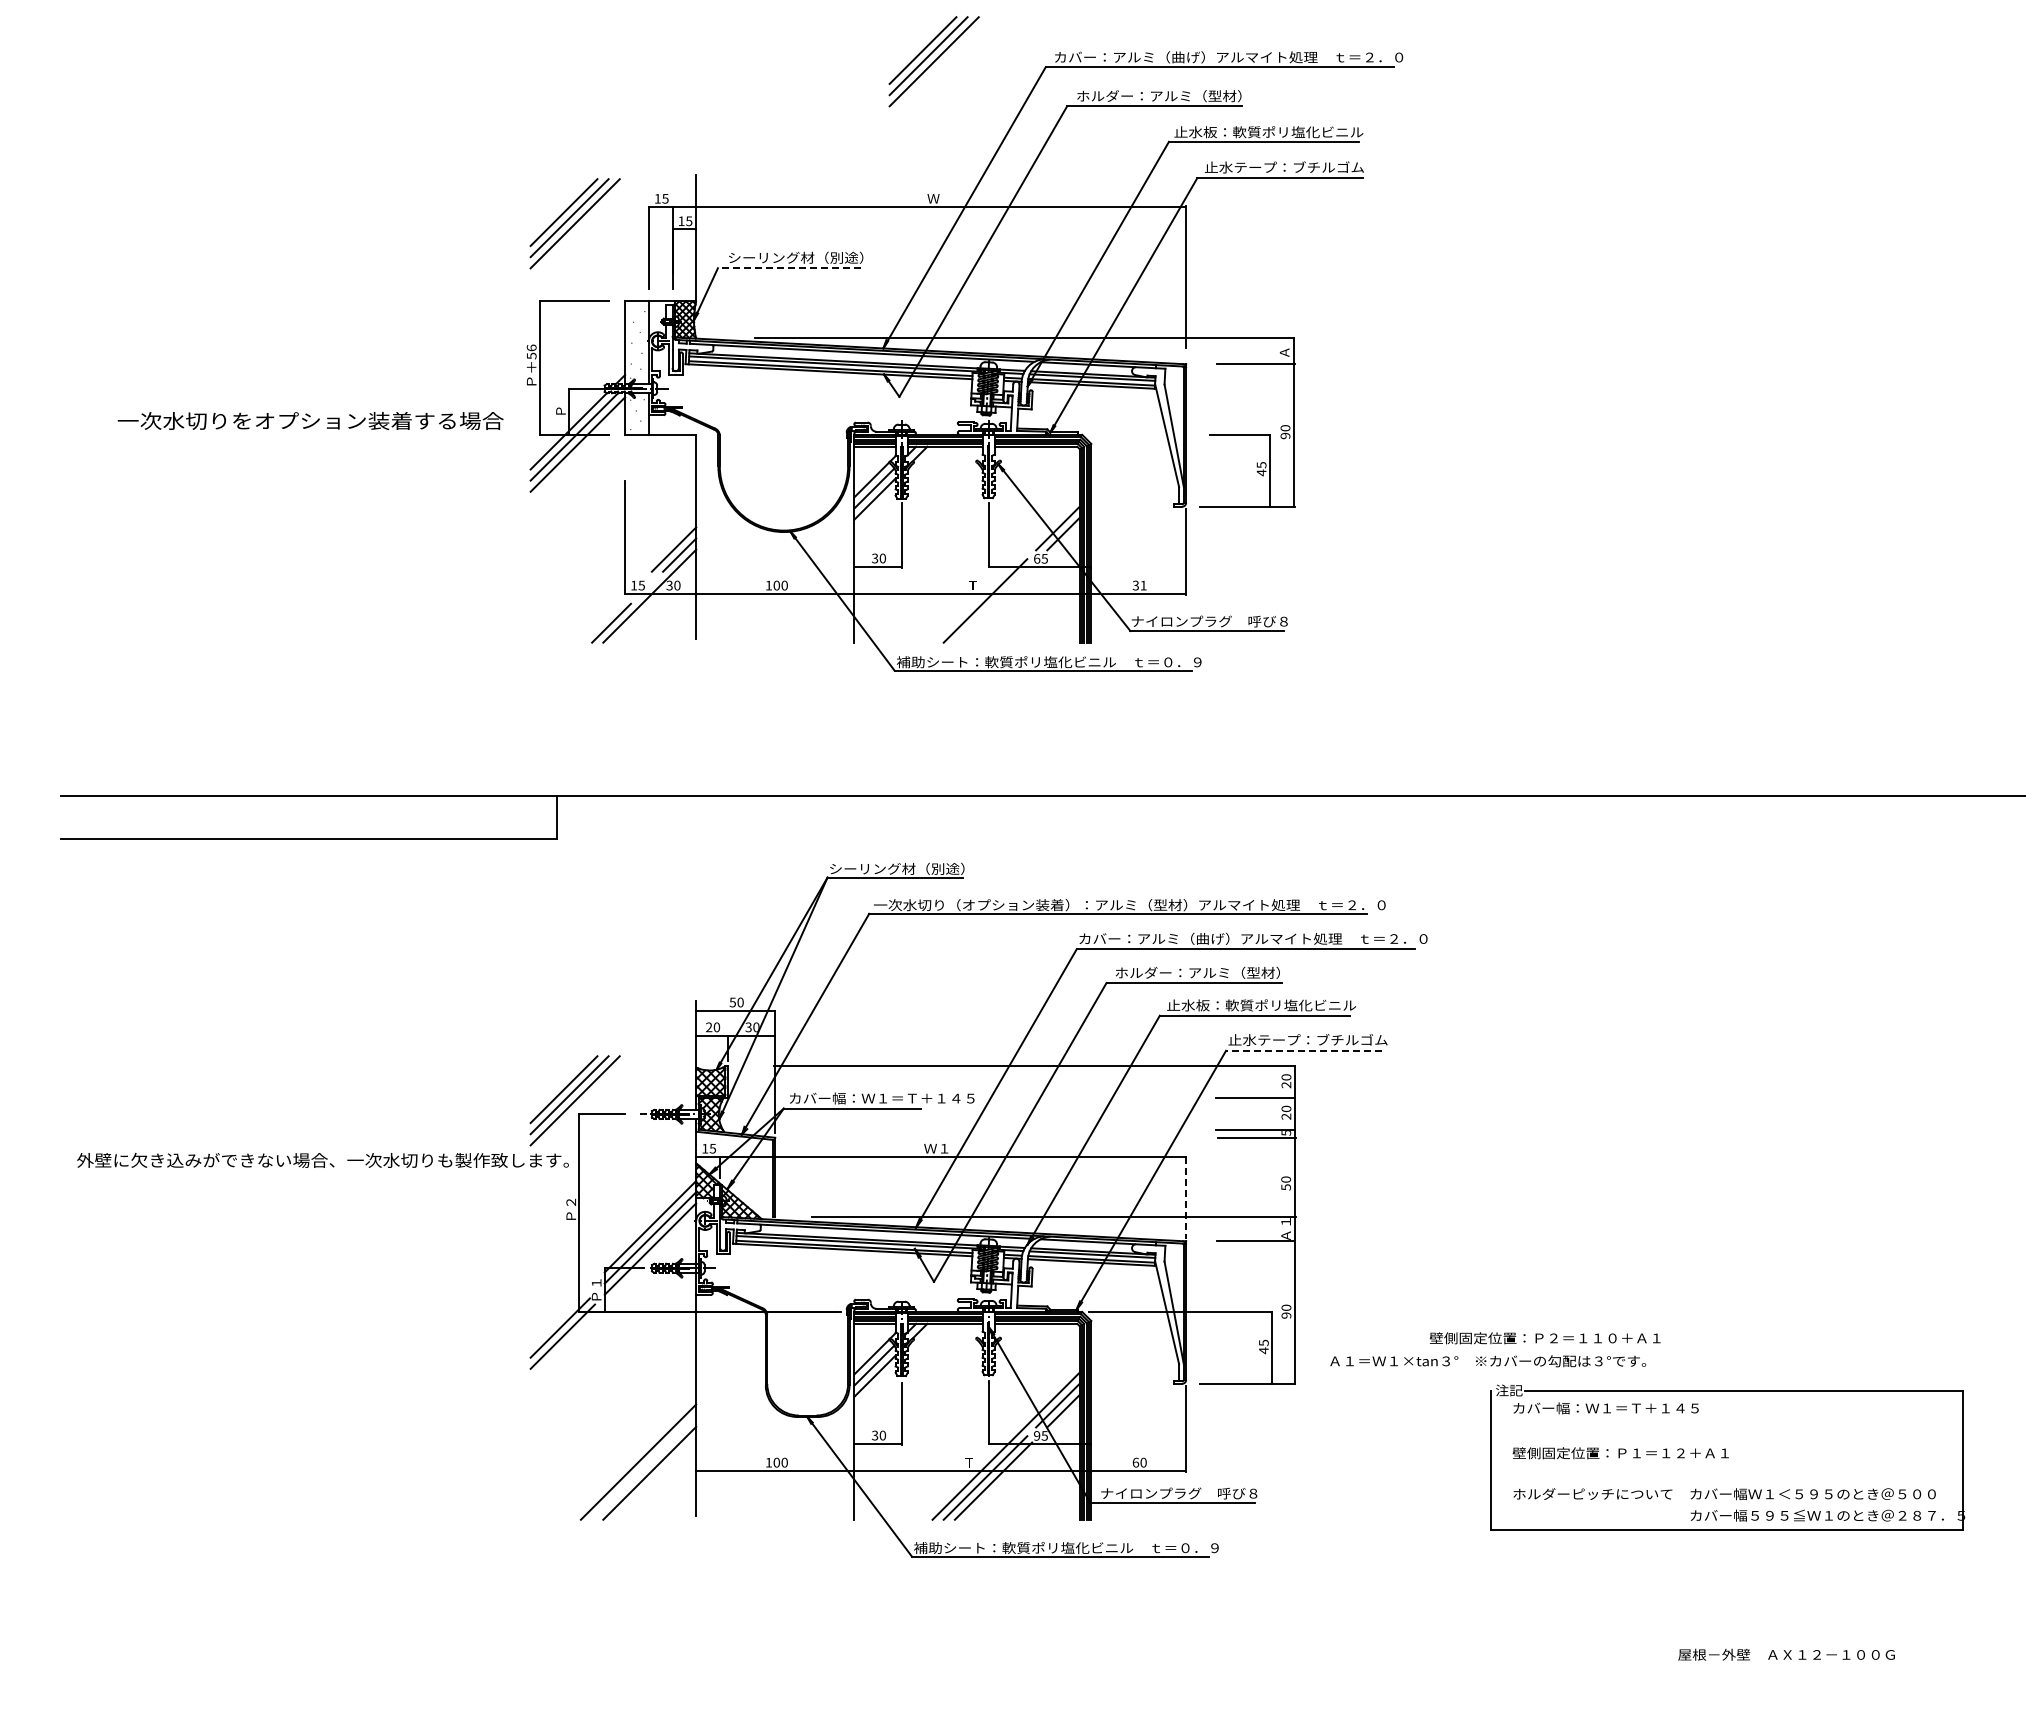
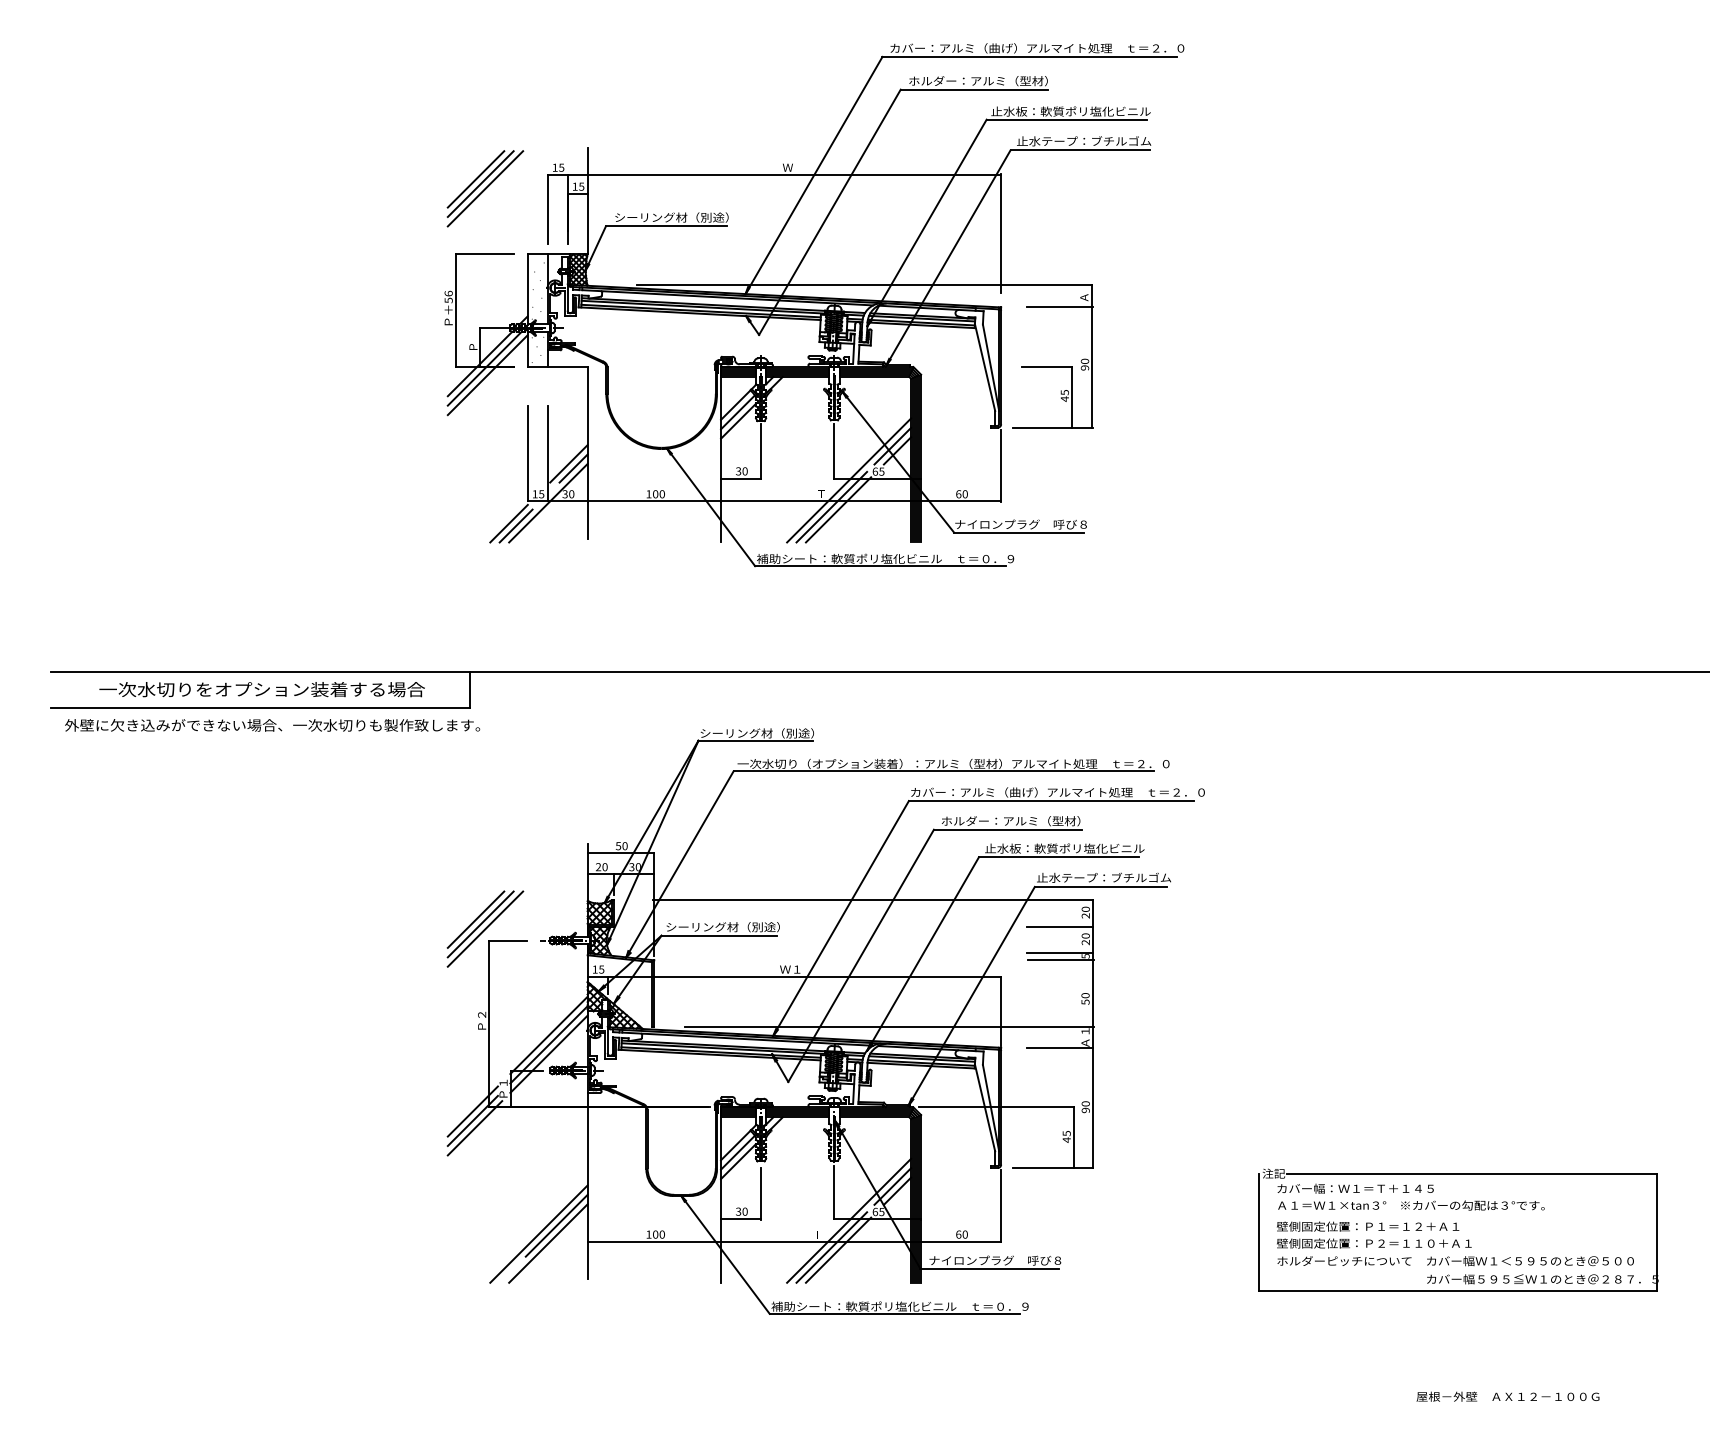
part: (933, 61) -> (787, 51), removed
line: (789, 268) -> (666, 226), dashed -> solid
text: (310, 420) -> (262, 689), moved
line: (648, 537) -> (547, 453), added
line: (1005, 568) -> (848, 479), added
text: (1139, 585) -> (961, 494), 31 -> 60
line: (993, 603) -> (838, 509), added
line: (602, 620) -> (508, 523), added
line: (1304, 1050) -> (1101, 886), dashed -> solid
text: (881, 1098) -> (744, 927), カバー幅：Ｗ１＝Ｔ＋１４５ -> シーリング材（別途）
text: (322, 1159) -> (272, 724), moved
line: (1186, 1197) -> (1001, 1010), dashed -> solid
line: (559, 1316) -> (472, 1111), added
text: (1544, 1338) -> (1373, 1243), moved
text: (1488, 1361) -> (1411, 1205), moved
text: (1037, 1435) -> (875, 1211), 95 -> 65
line: (659, 1451) -> (556, 1225), added

